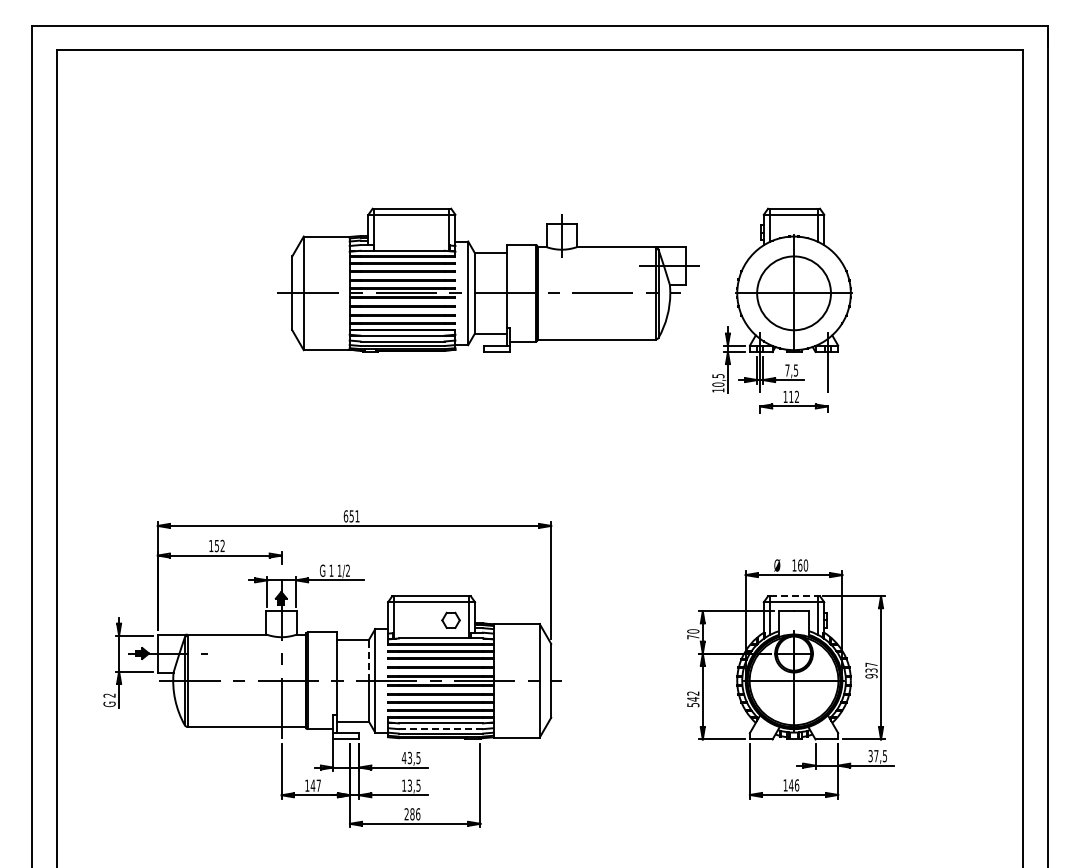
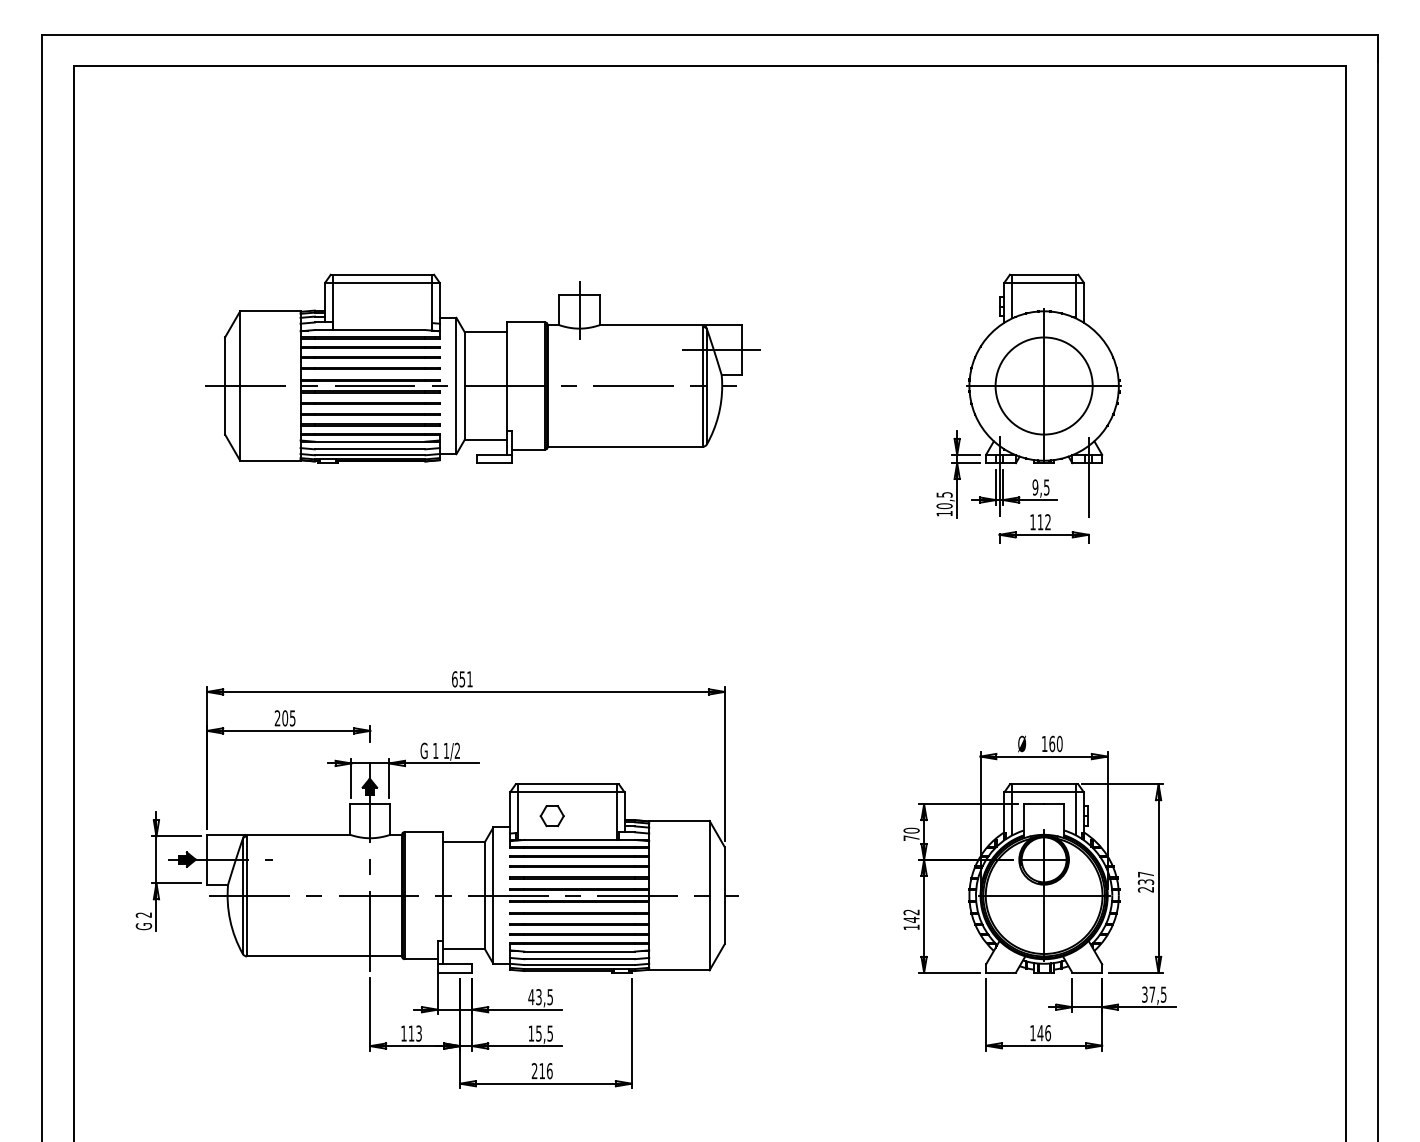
part: (488, 279) -> (483, 367), moved
text: (787, 370) -> (1035, 487), 7,5 -> 9,5
text: (216, 545) -> (284, 717), 152 -> 205
line: (794, 596) -> (1044, 784), dashed -> solid
part: (450, 619) -> (551, 814), moved
line: (368, 659) -> (484, 867), dashed -> solid
text: (871, 676) -> (1145, 889), 937 -> 237
text: (693, 705) -> (911, 928), 542 -> 142
line: (440, 729) -> (579, 959), dashed -> solid
text: (409, 784) -> (538, 1031), 13,5 -> 15,5
text: (315, 785) -> (414, 1033), 147 -> 113
text: (412, 814) -> (542, 1071), 286 -> 216

